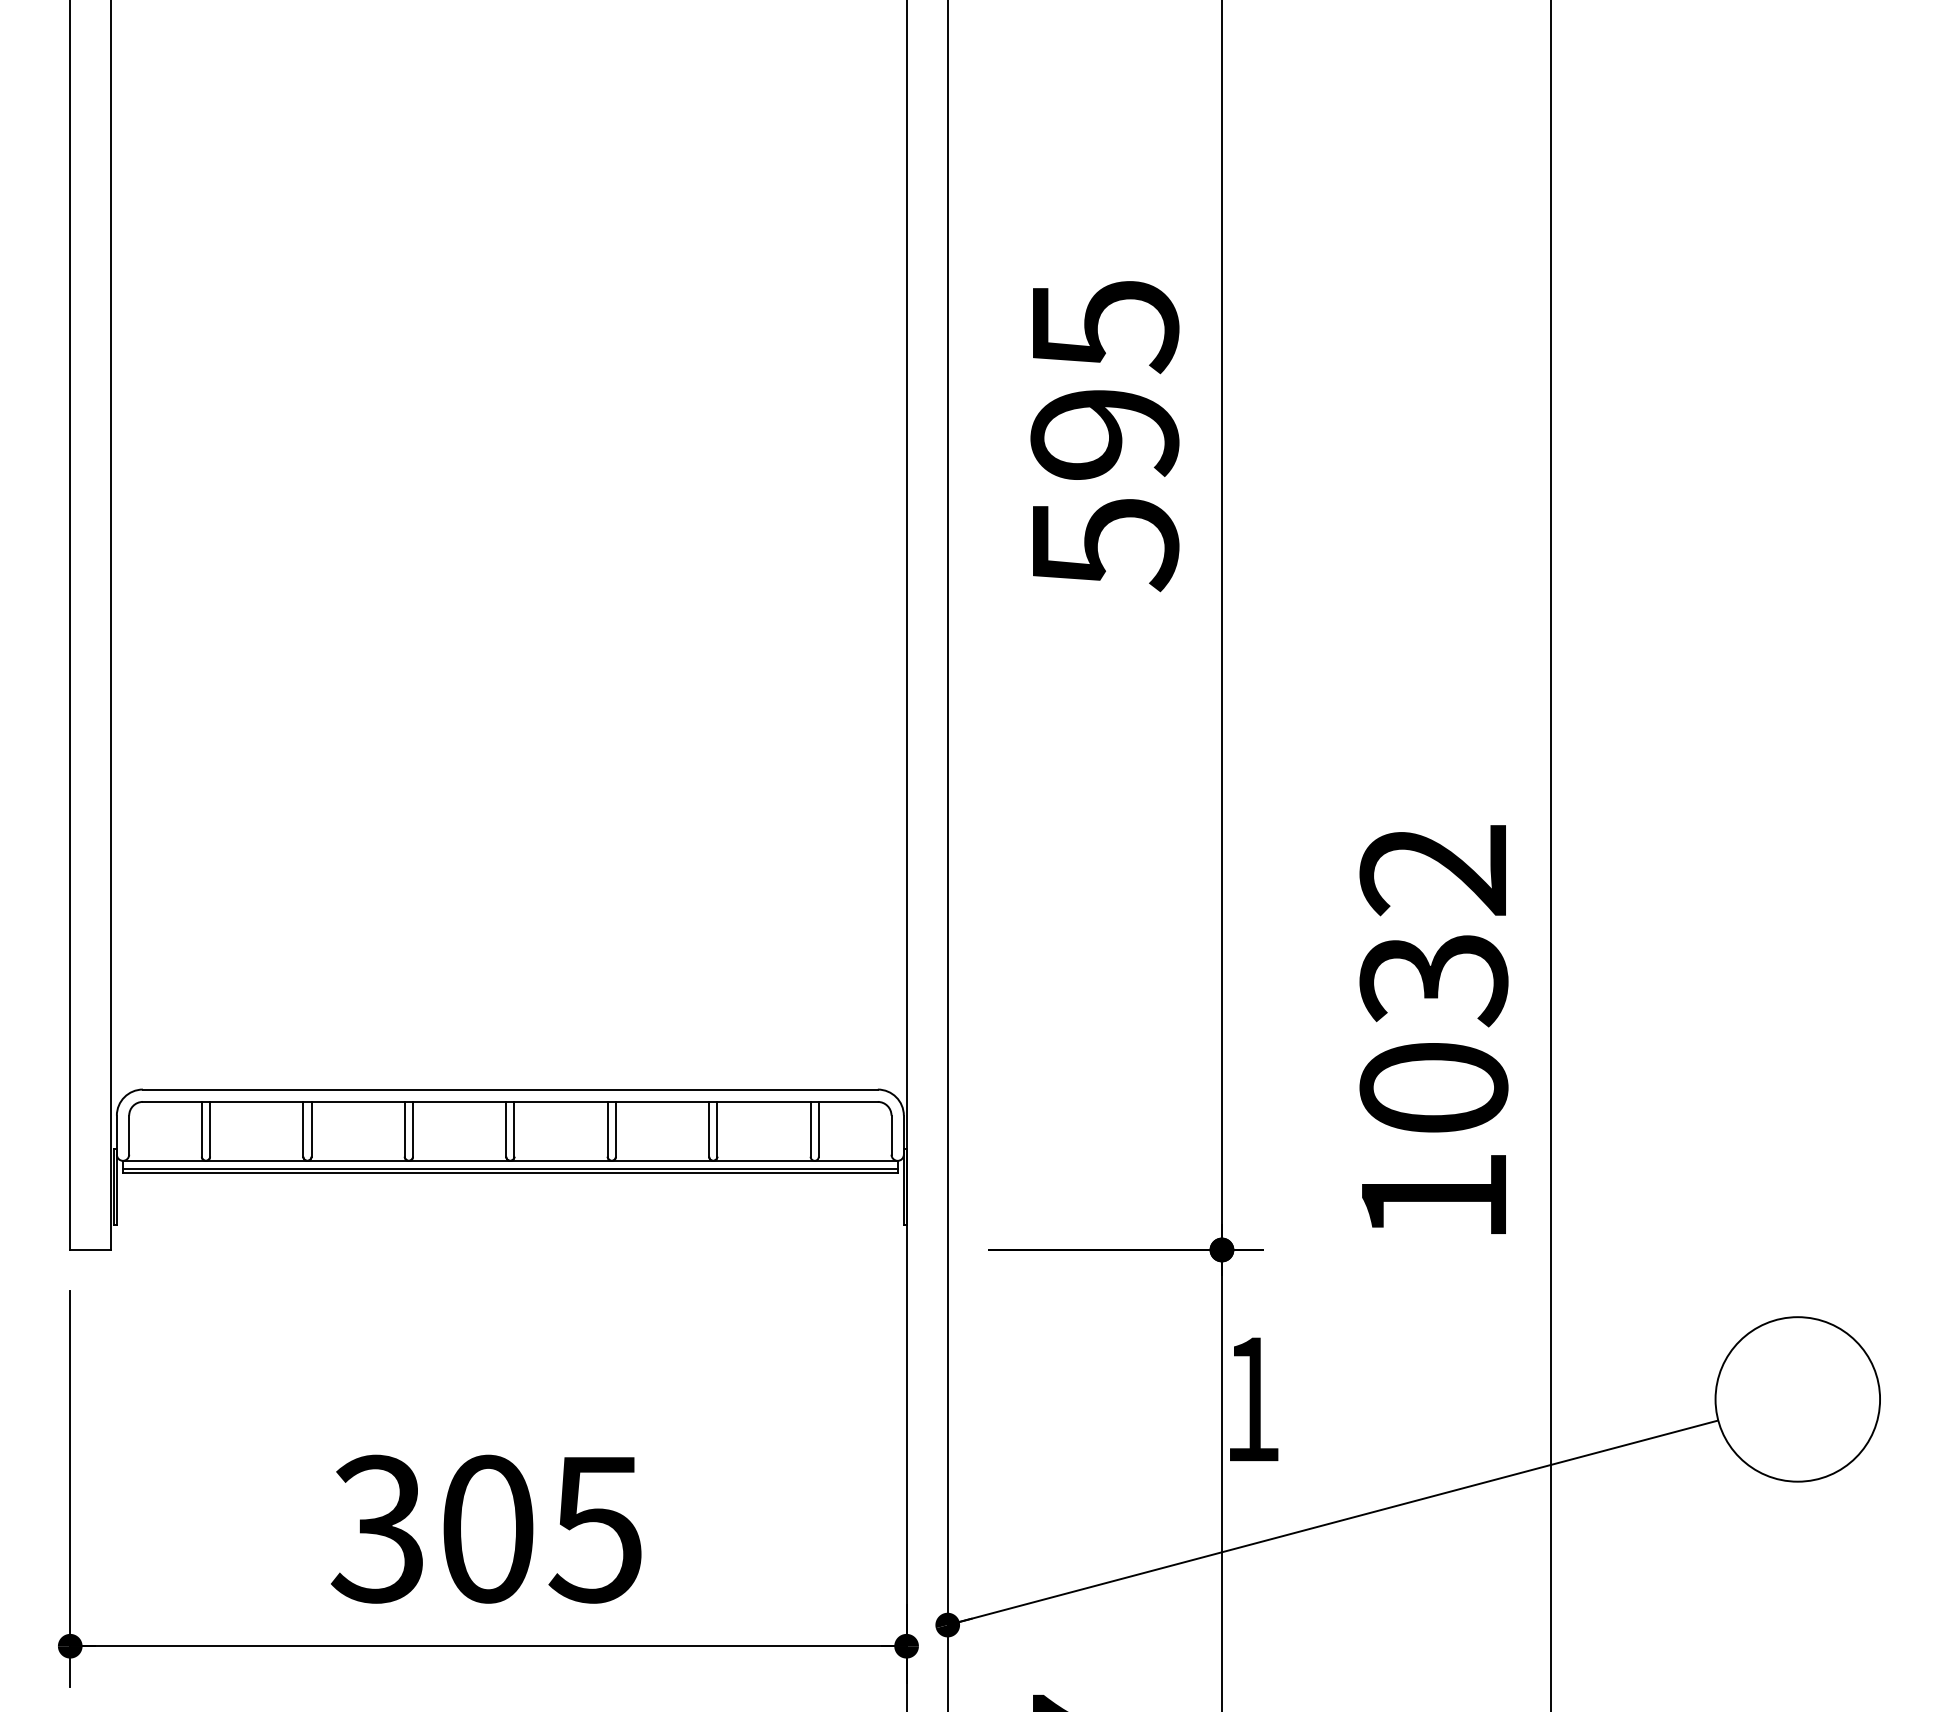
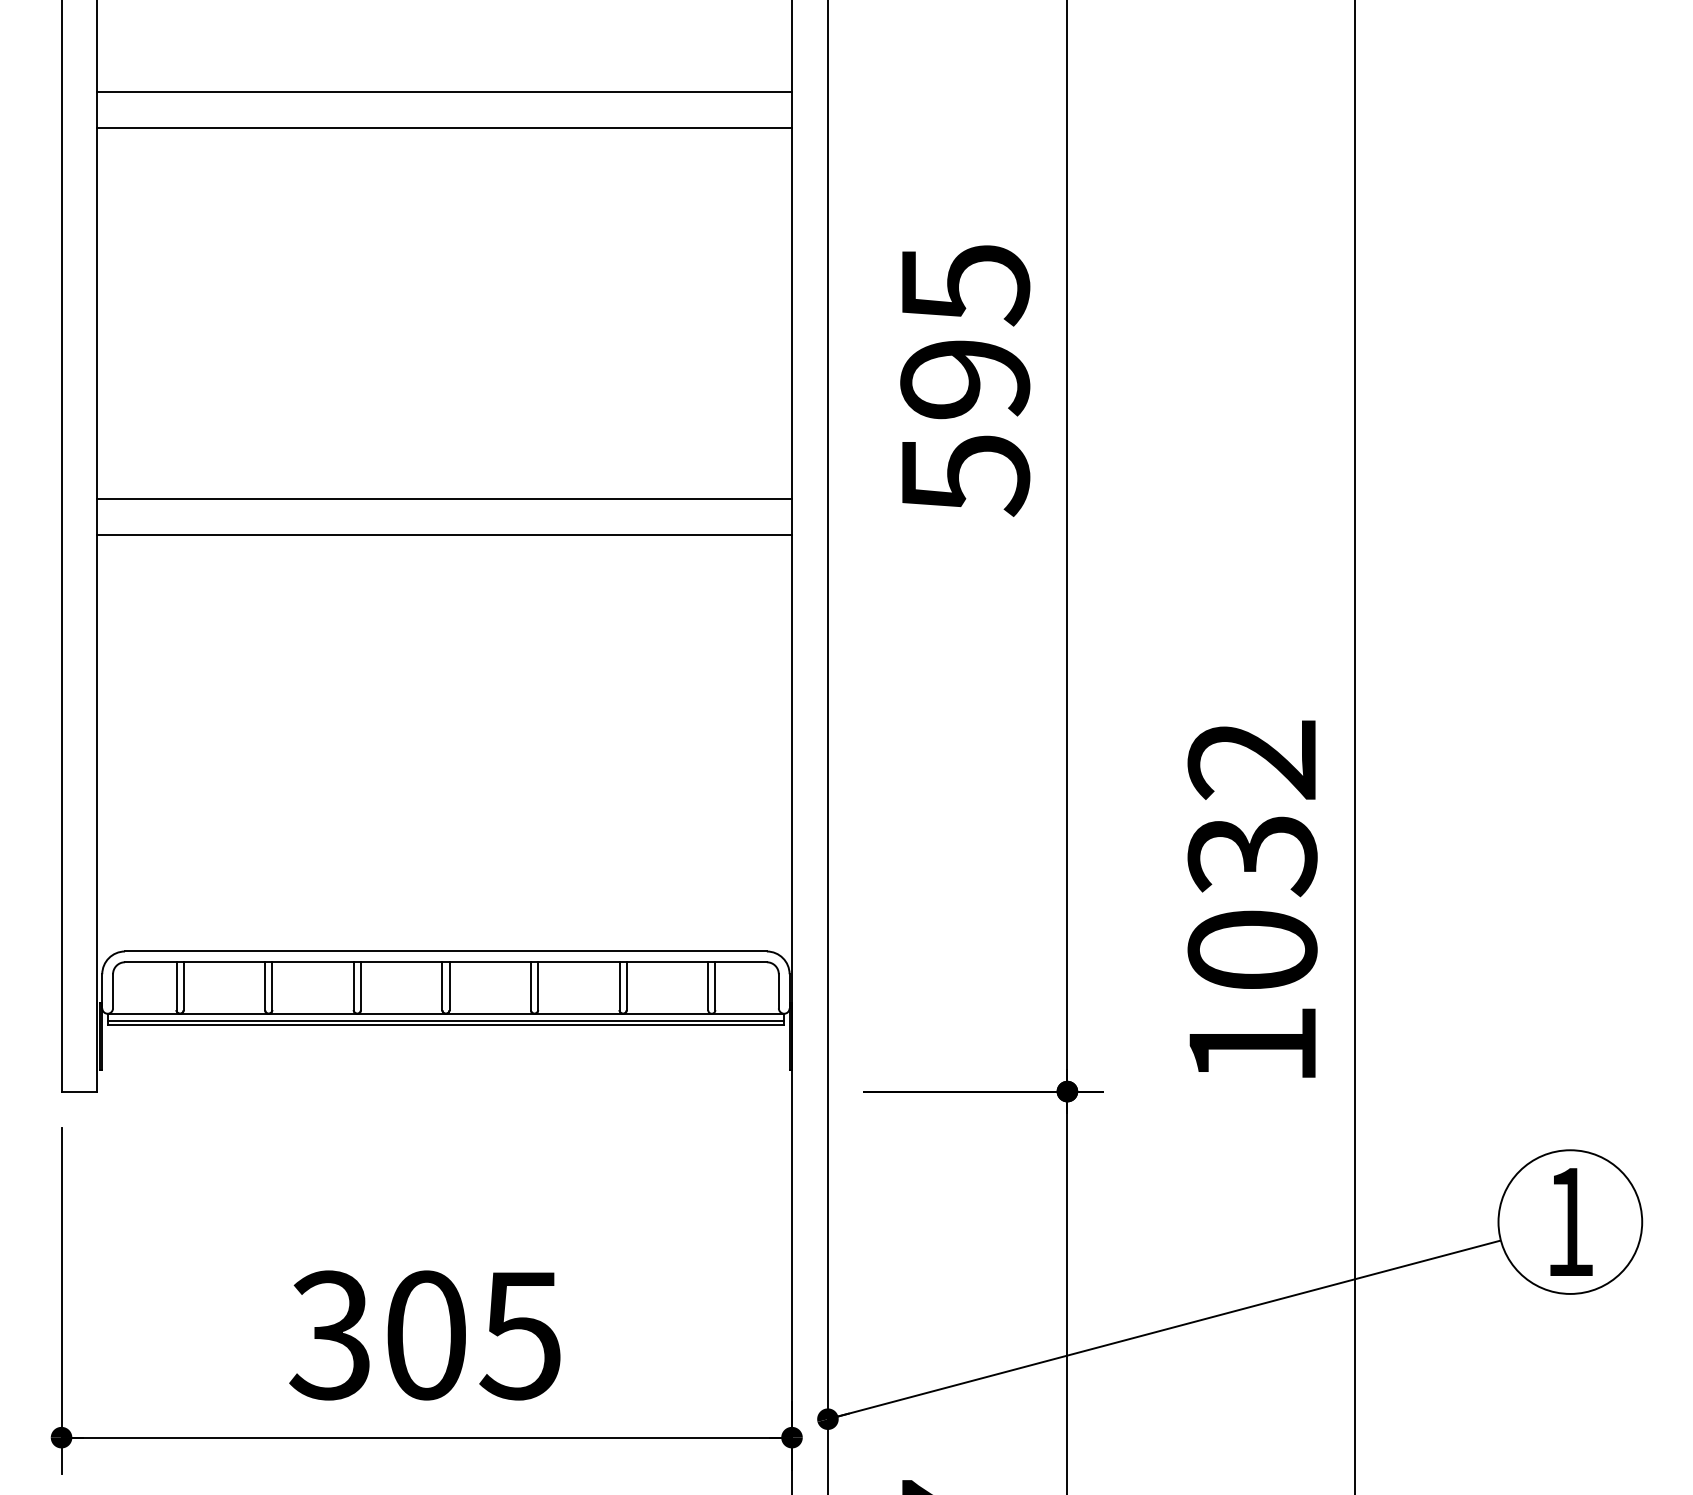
line: (508, 104) -> (444, 91), added
line: (508, 146) -> (444, 127), added
line: (508, 570) -> (444, 498), added
line: (508, 612) -> (444, 534), added
text: (1254, 1398) -> (1571, 1221), moved

